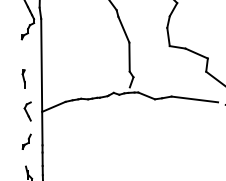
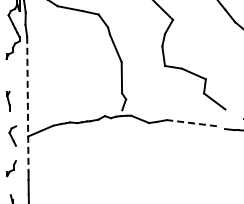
line: (41, 82) -> (27, 104), solid -> dashed
line: (194, 99) -> (191, 123), solid -> dashed

